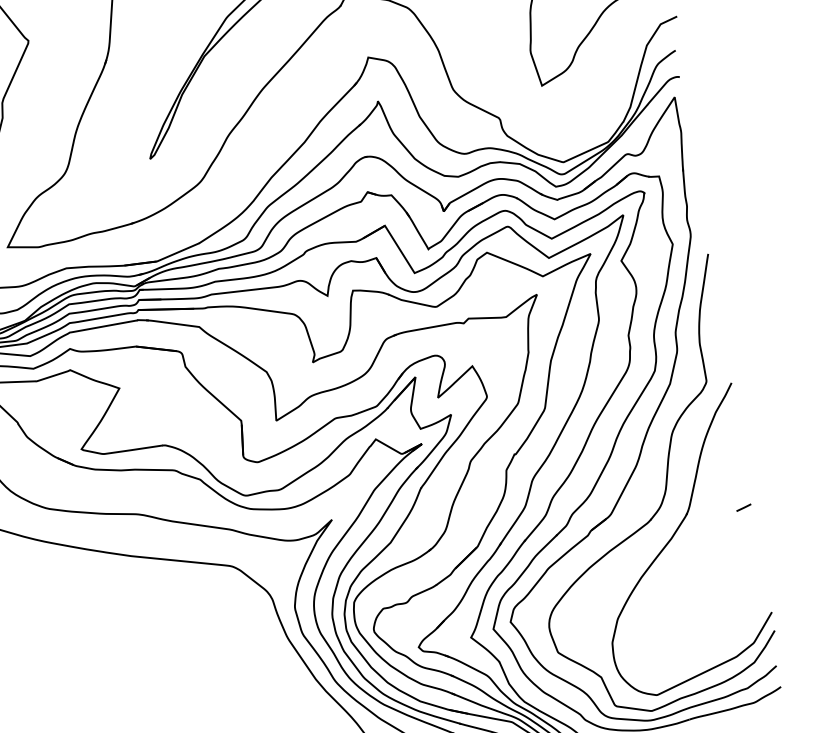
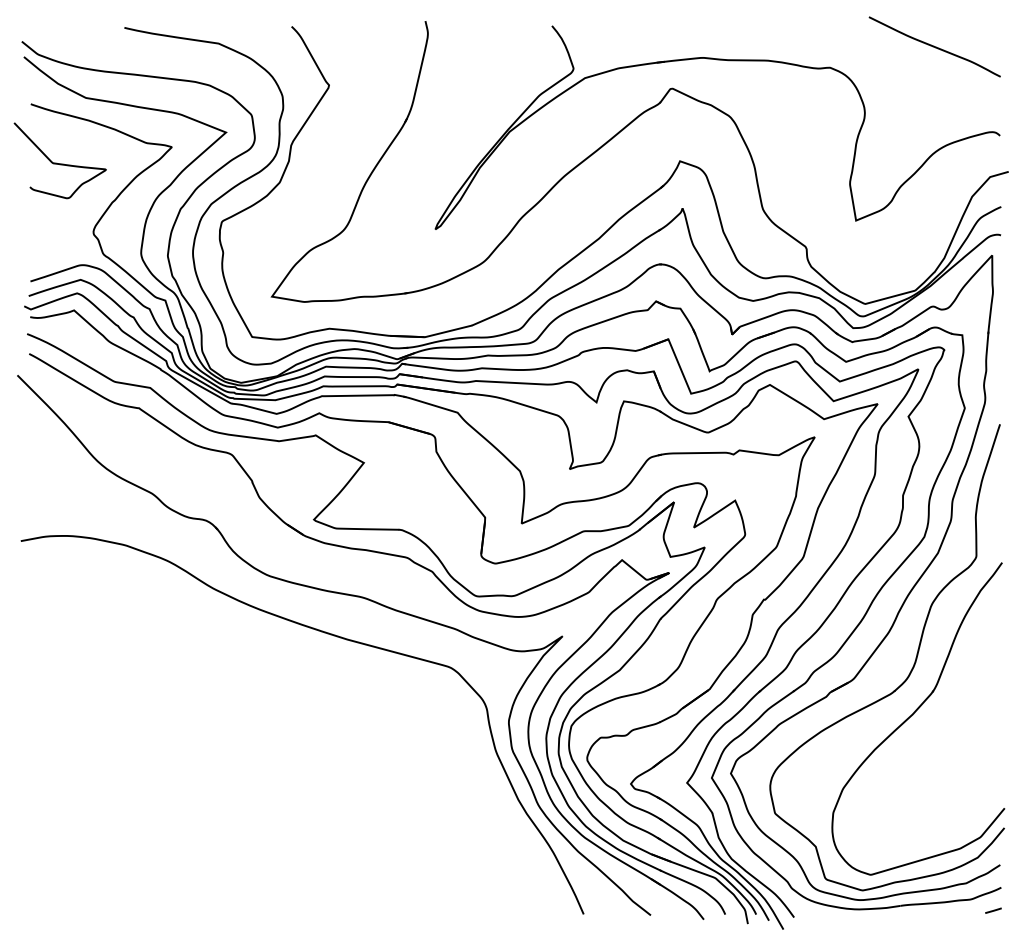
line: (743, 507) -> (993, 910), moved

